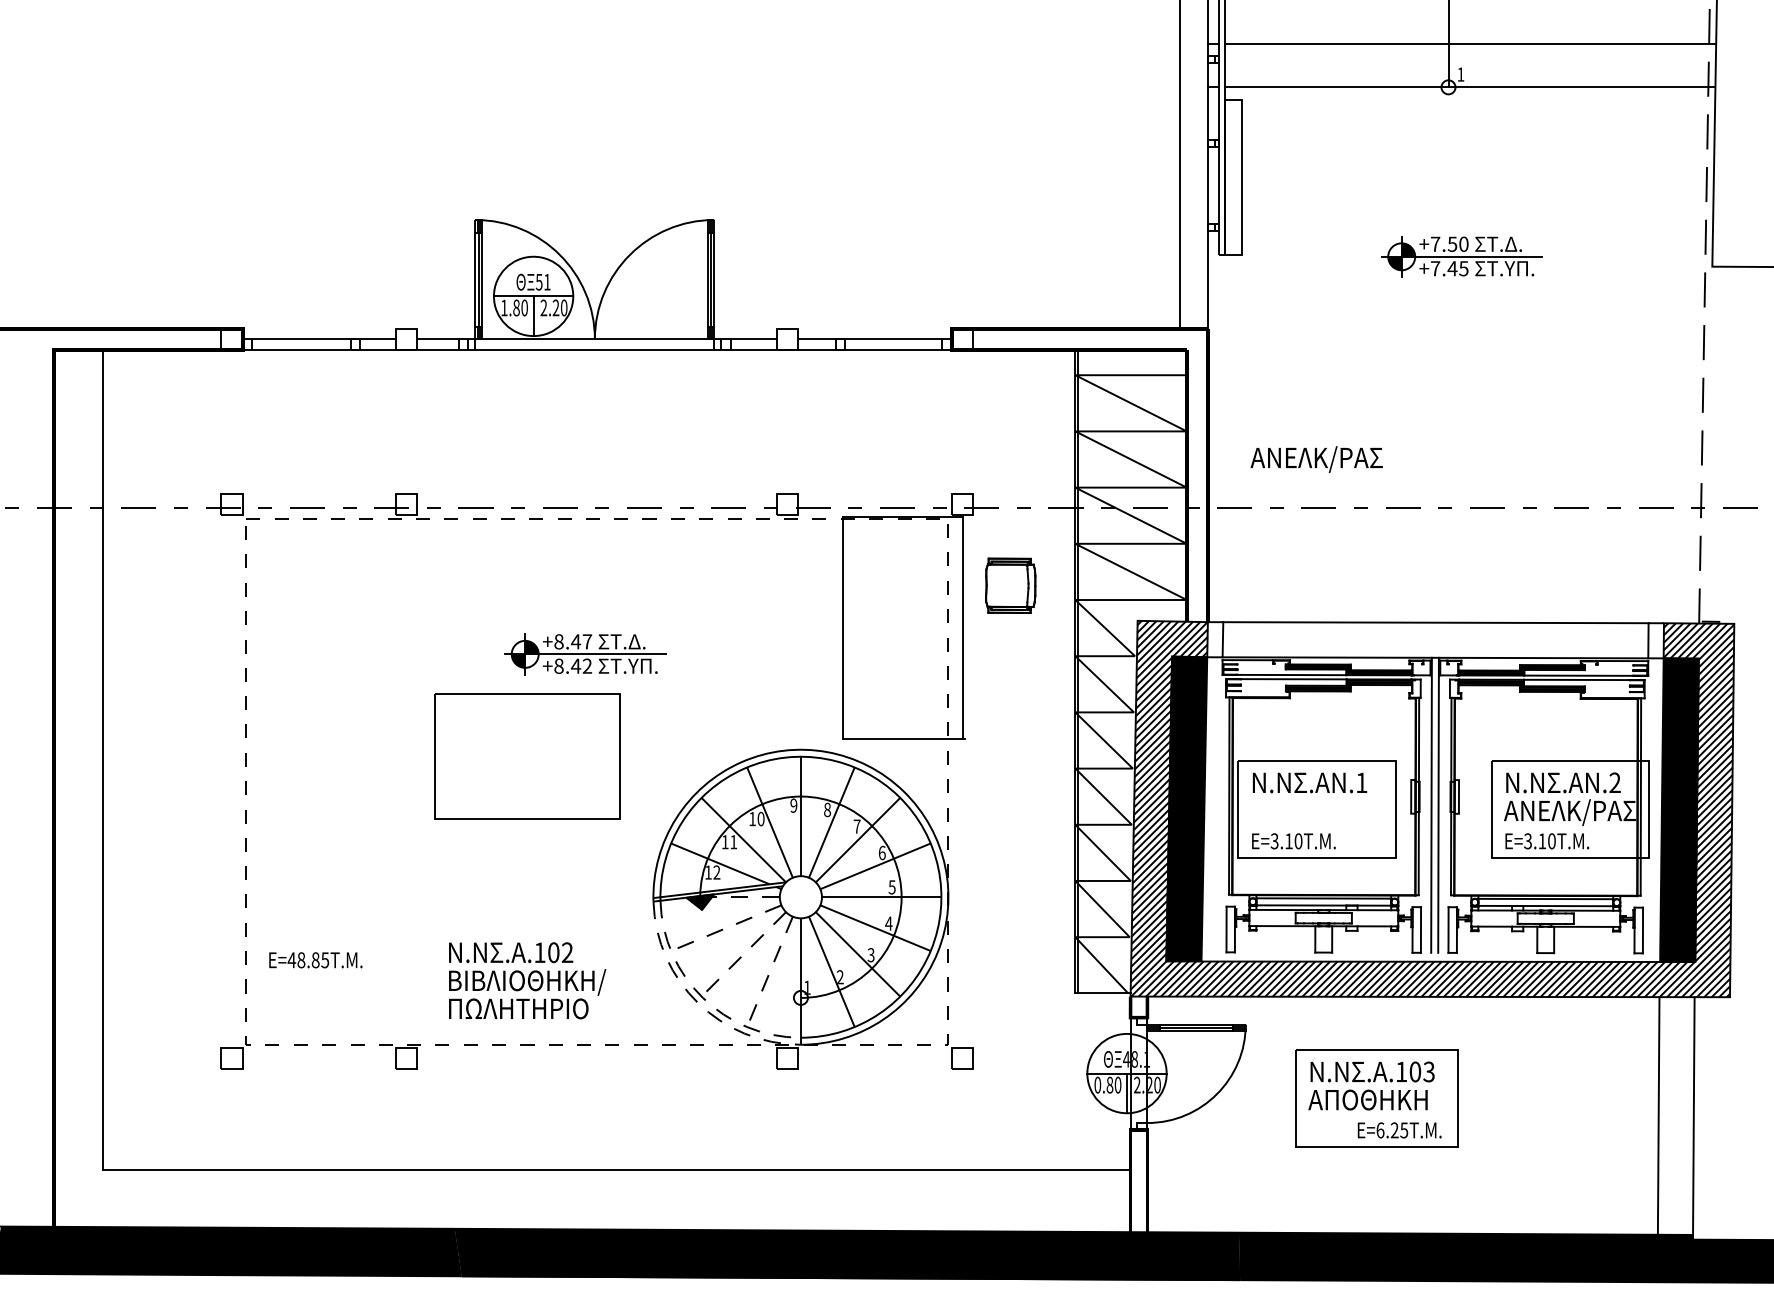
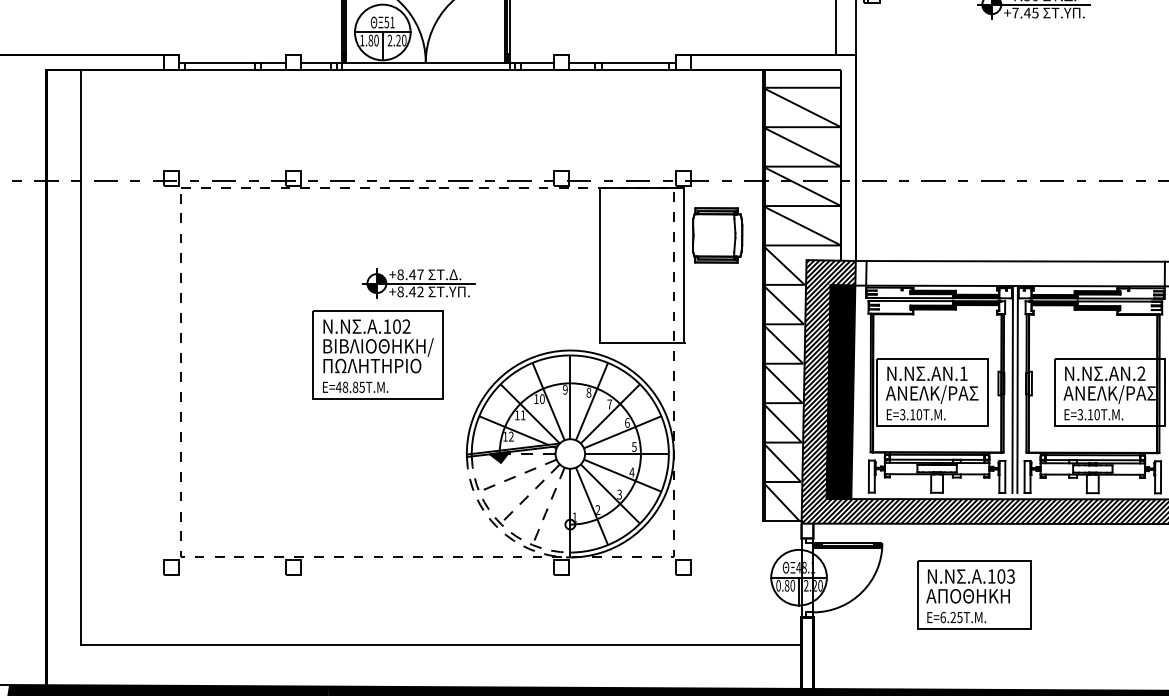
text: (1316, 459) -> (932, 394), moved
part: (1010, 585) -> (717, 235), size x1.43
text: (315, 960) -> (355, 387), moved
text: (527, 980) -> (378, 346), moved
text: (1399, 1130) -> (956, 617), moved

